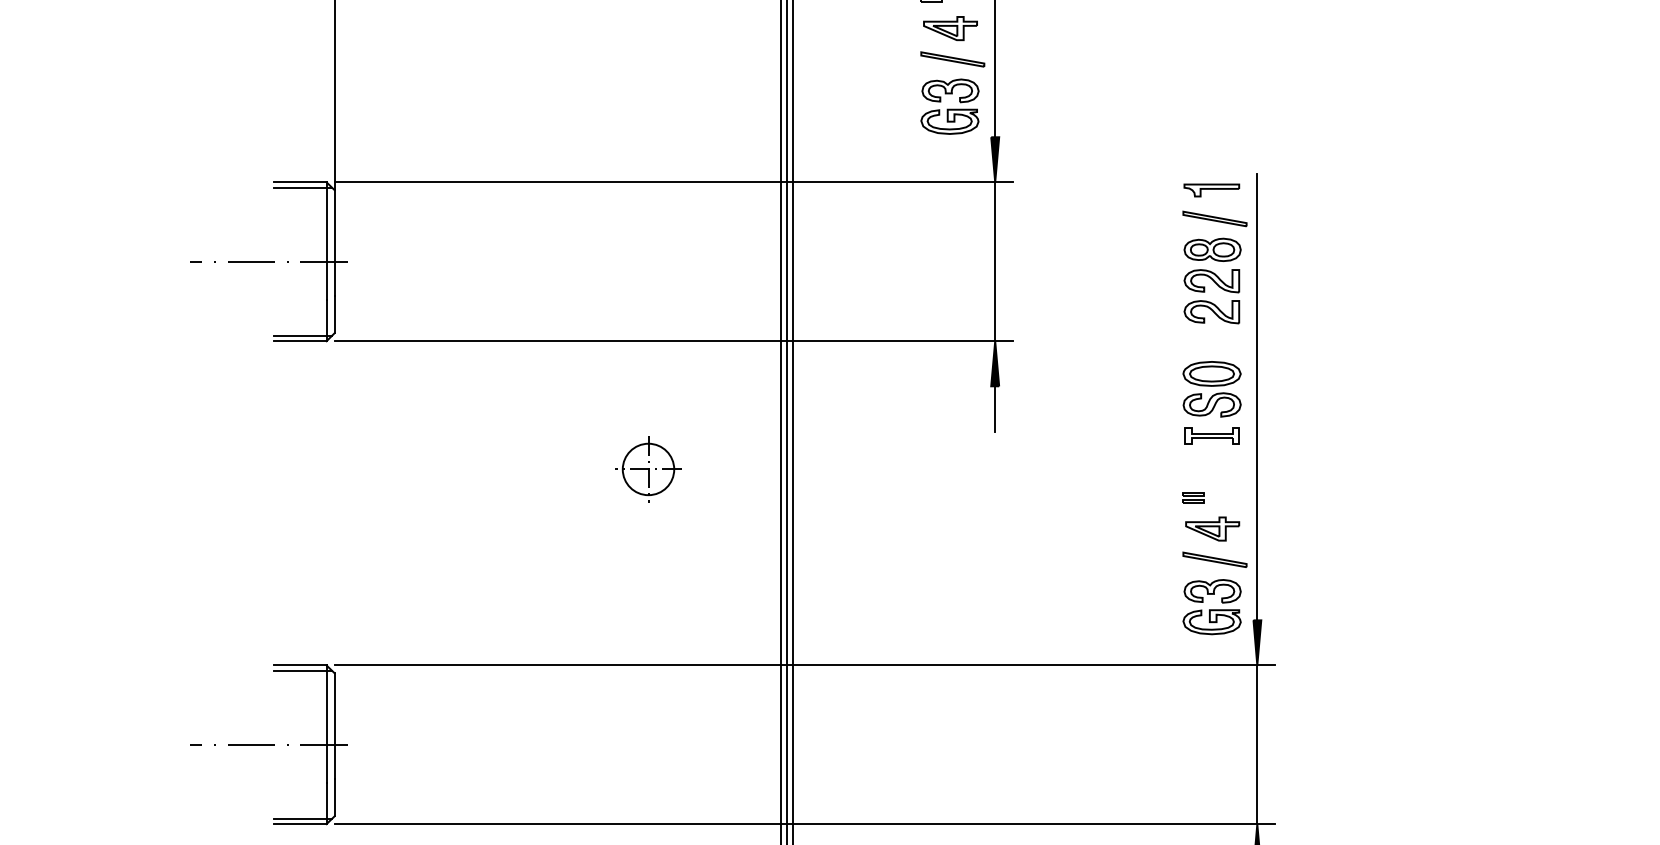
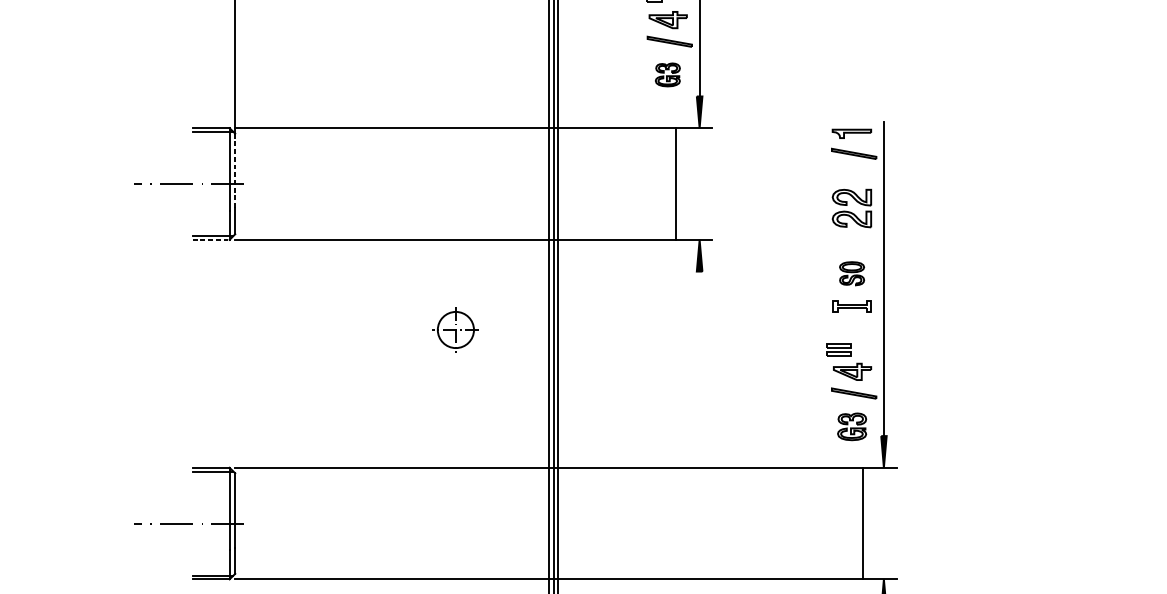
part: (949, 106) -> (667, 74), size x0.6
line: (334, 243) -> (235, 171), solid -> dashed
part: (1212, 249) -> (852, 175), removed
line: (995, 261) -> (675, 183), moved
line: (300, 341) -> (211, 240), solid -> dashed
part: (1211, 389) -> (851, 273), size x0.6
line: (995, 408) -> (699, 287), removed
part: (1193, 497) -> (839, 349), size x1.6
part: (1211, 607) -> (851, 427), size x0.7
line: (1257, 744) -> (862, 523), moved

